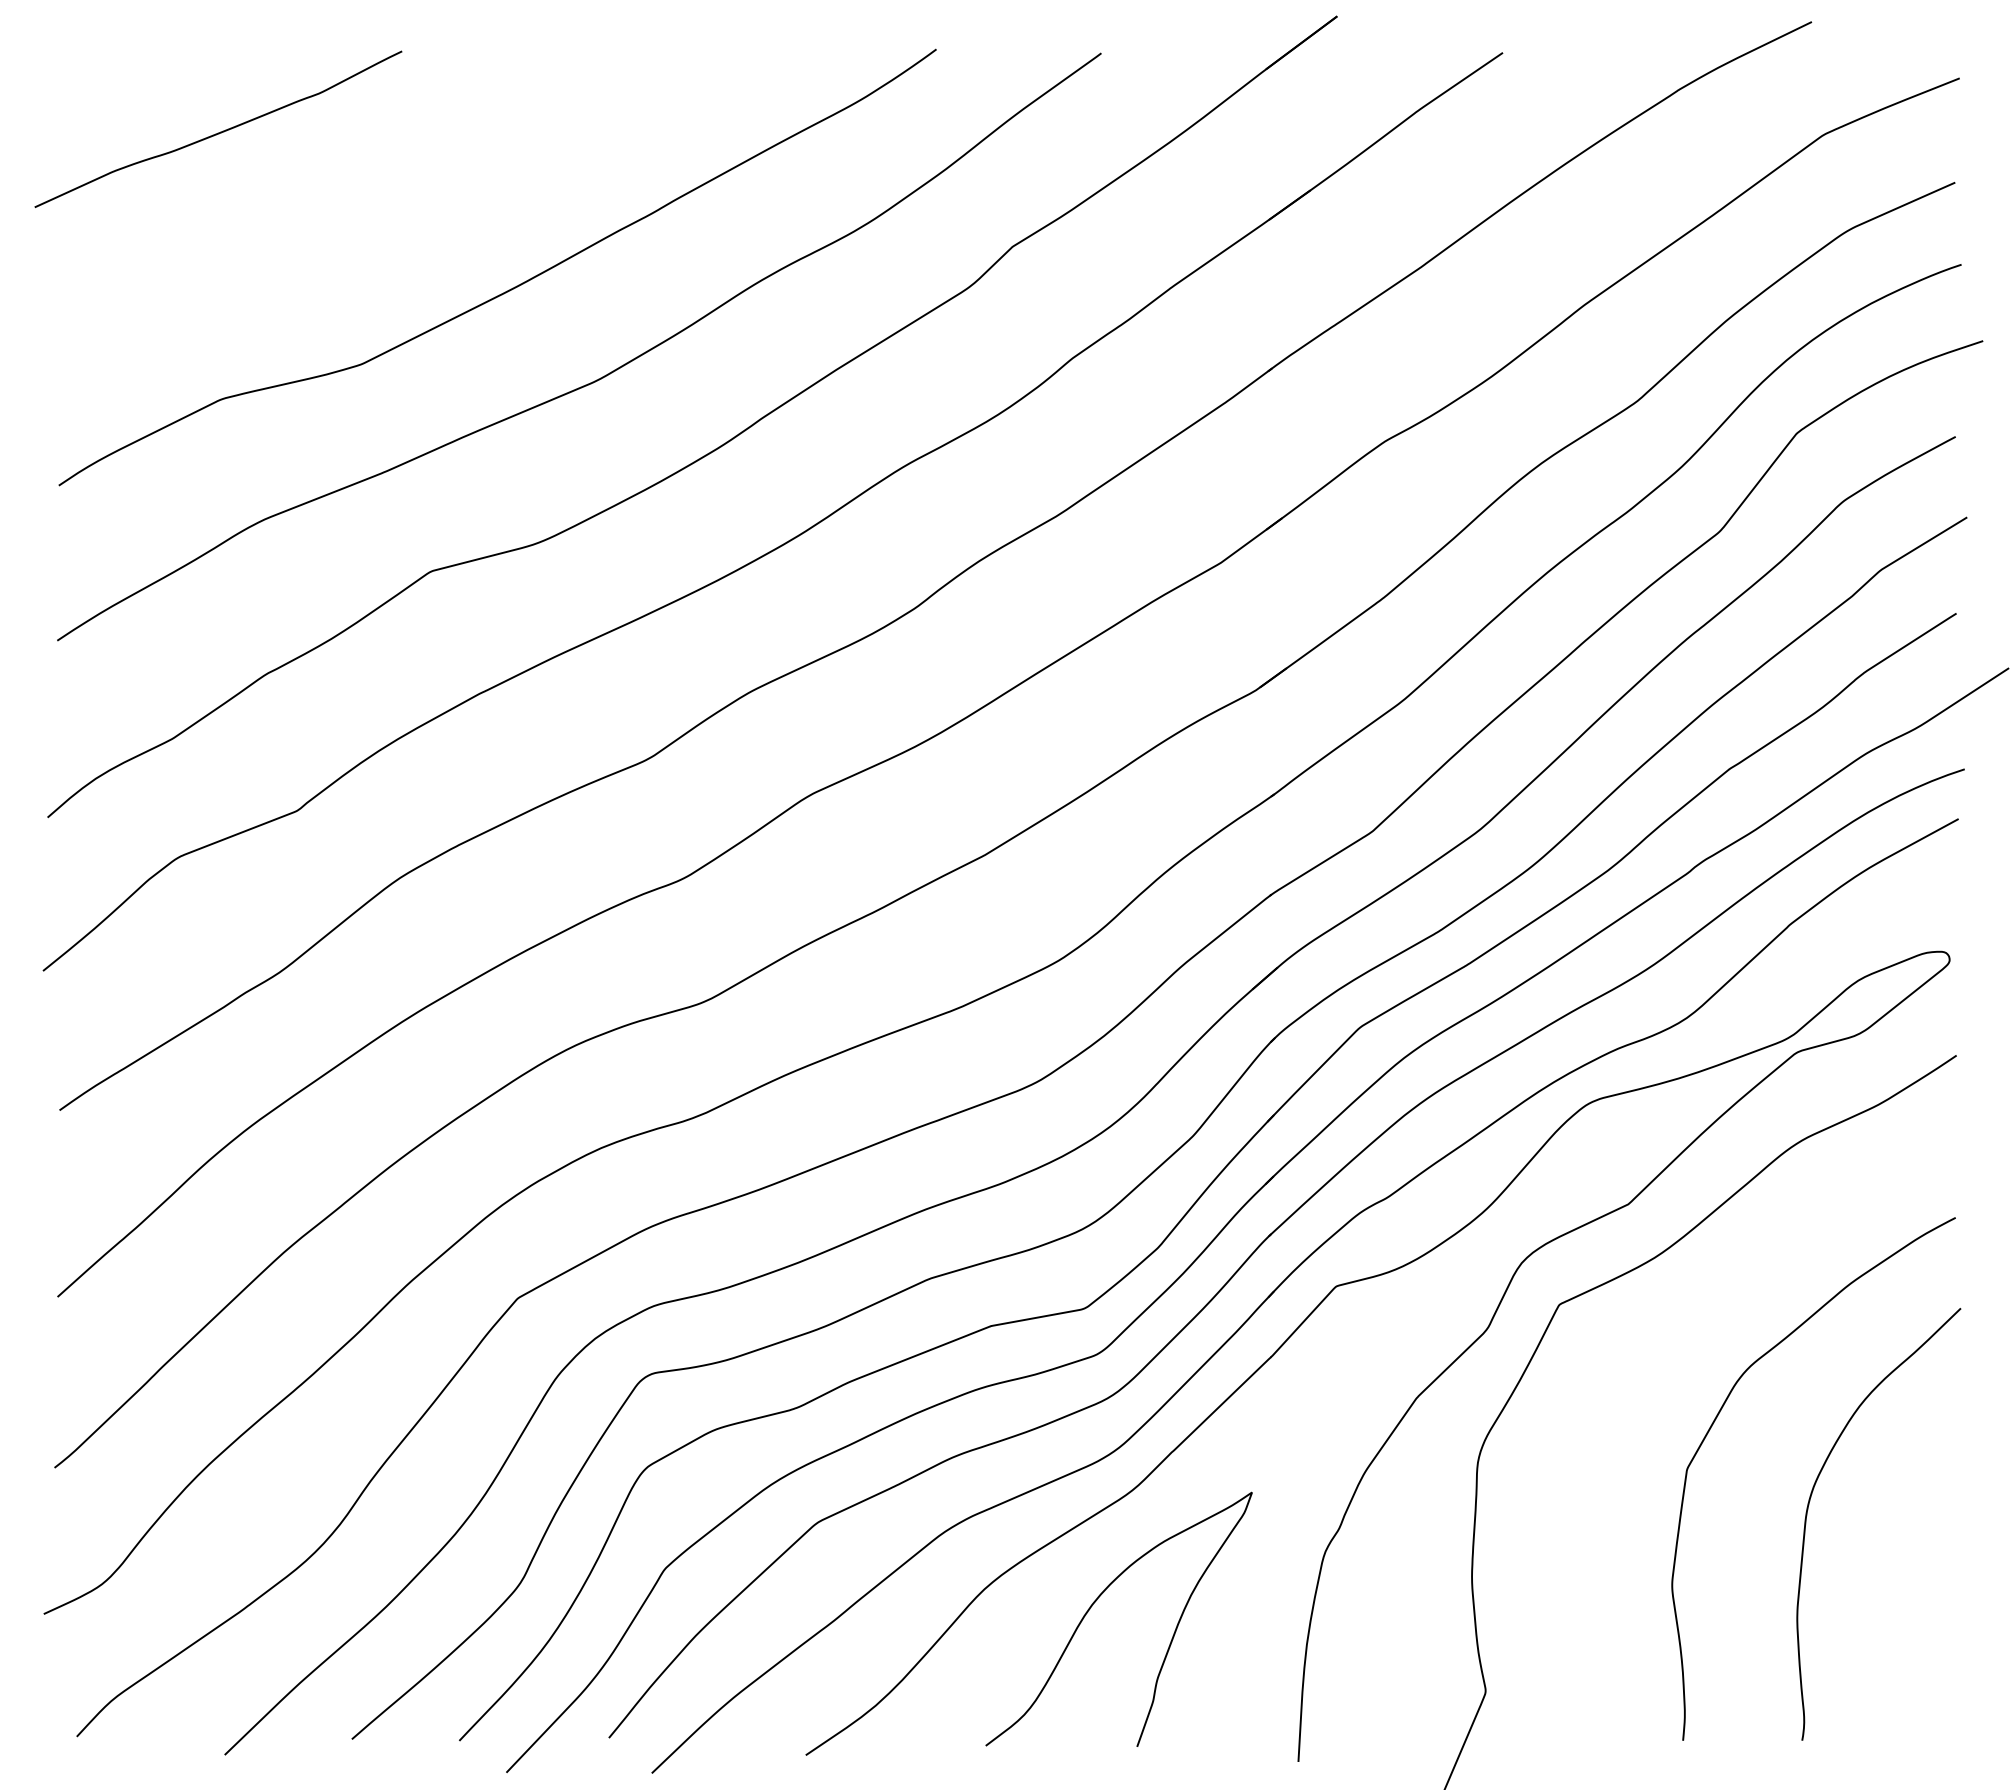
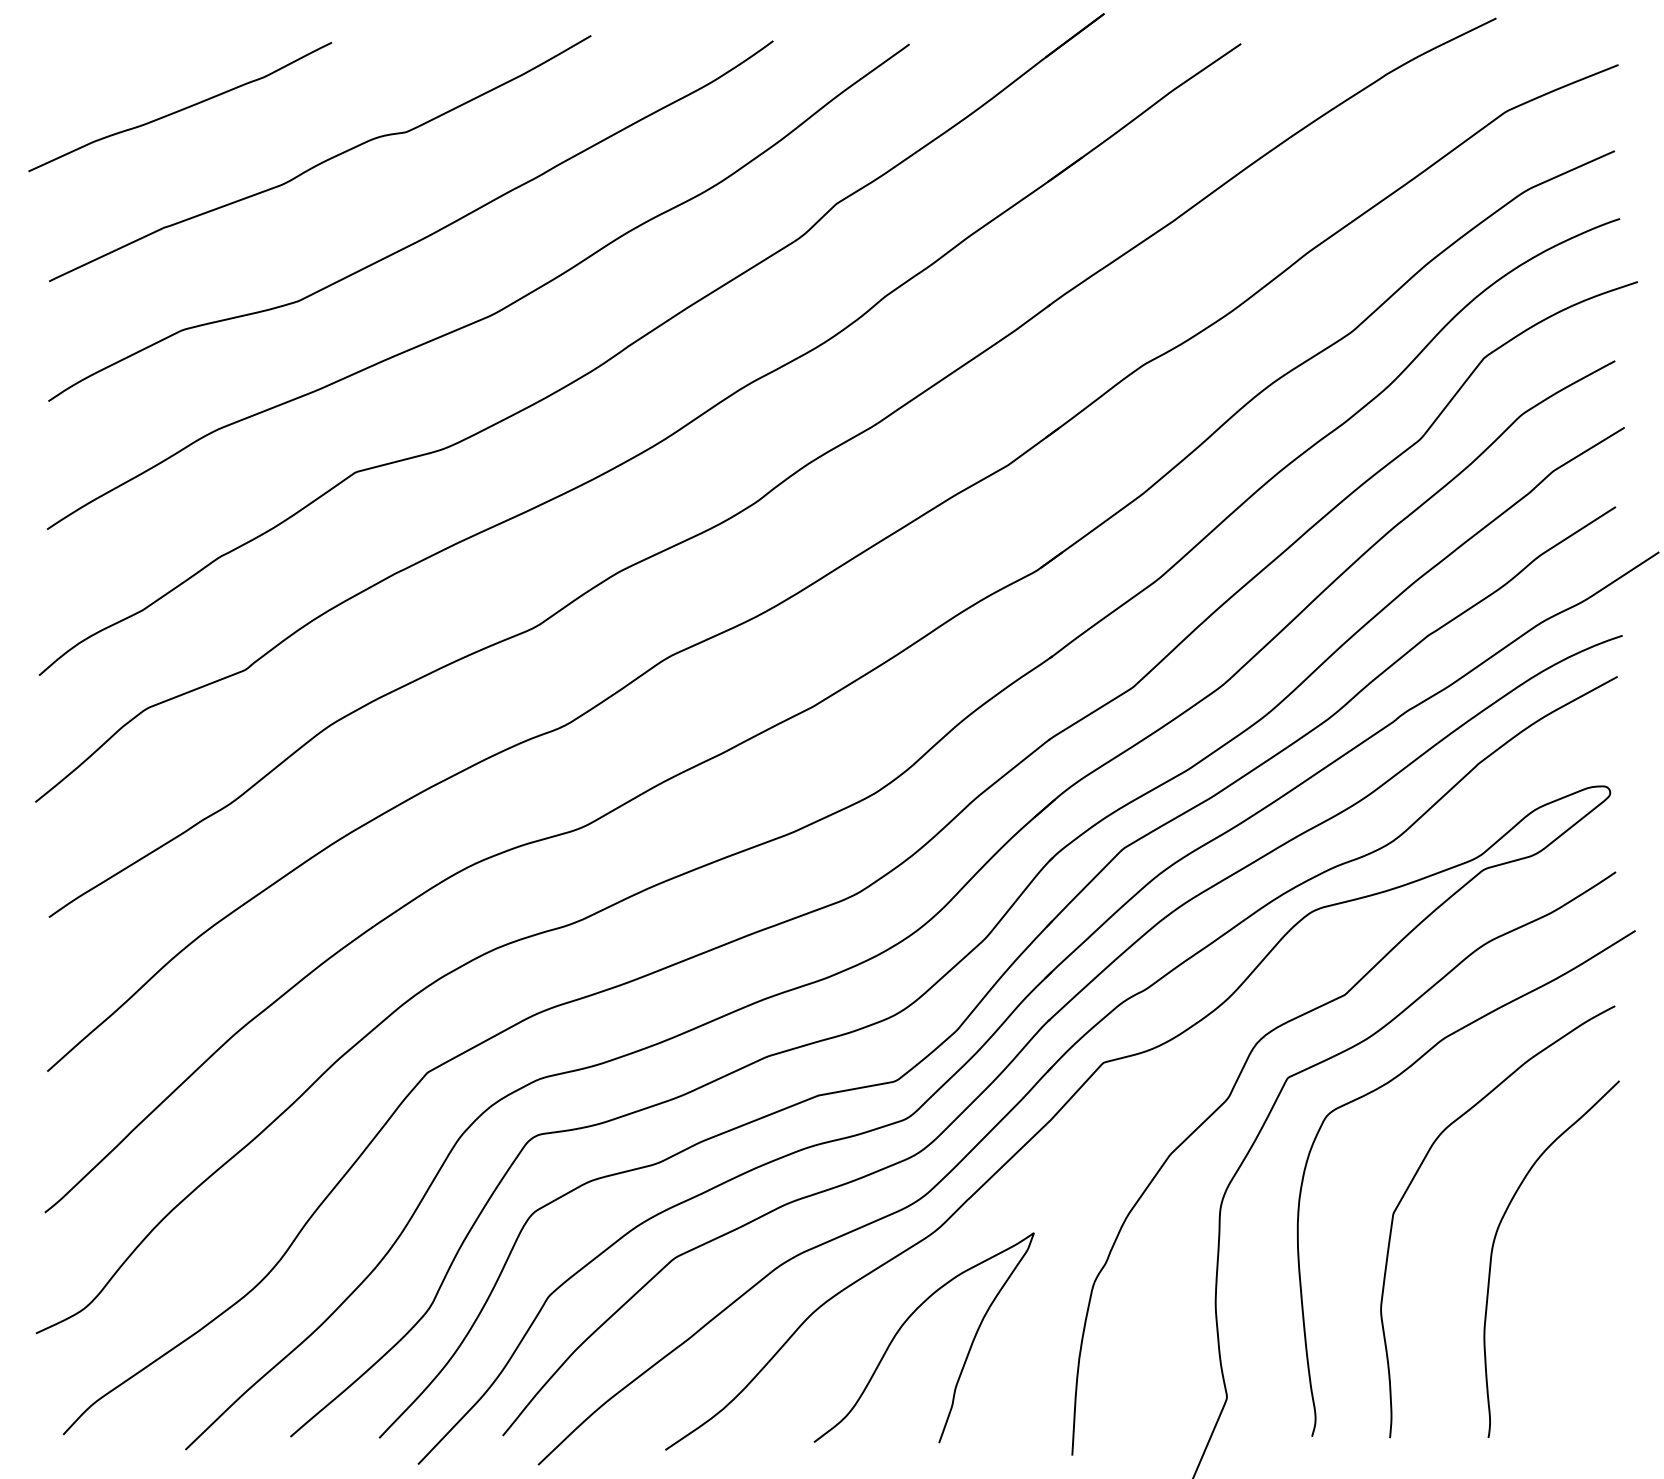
curve: (390, 195) -> (322, 161), added
curve: (1691, 1304) -> (1396, 1077), added

